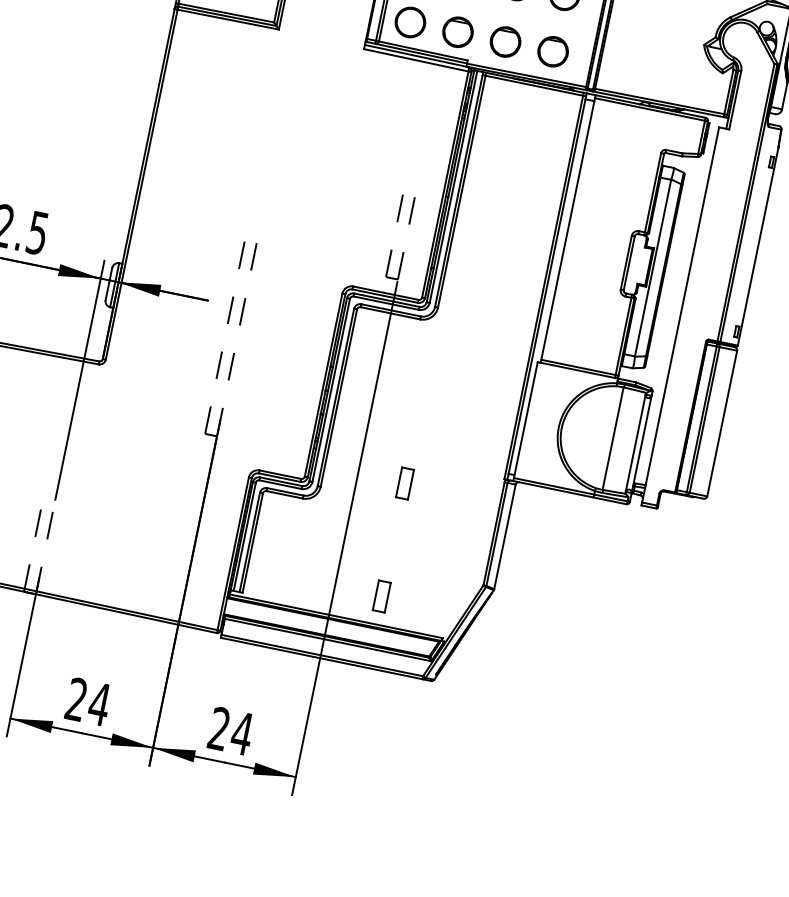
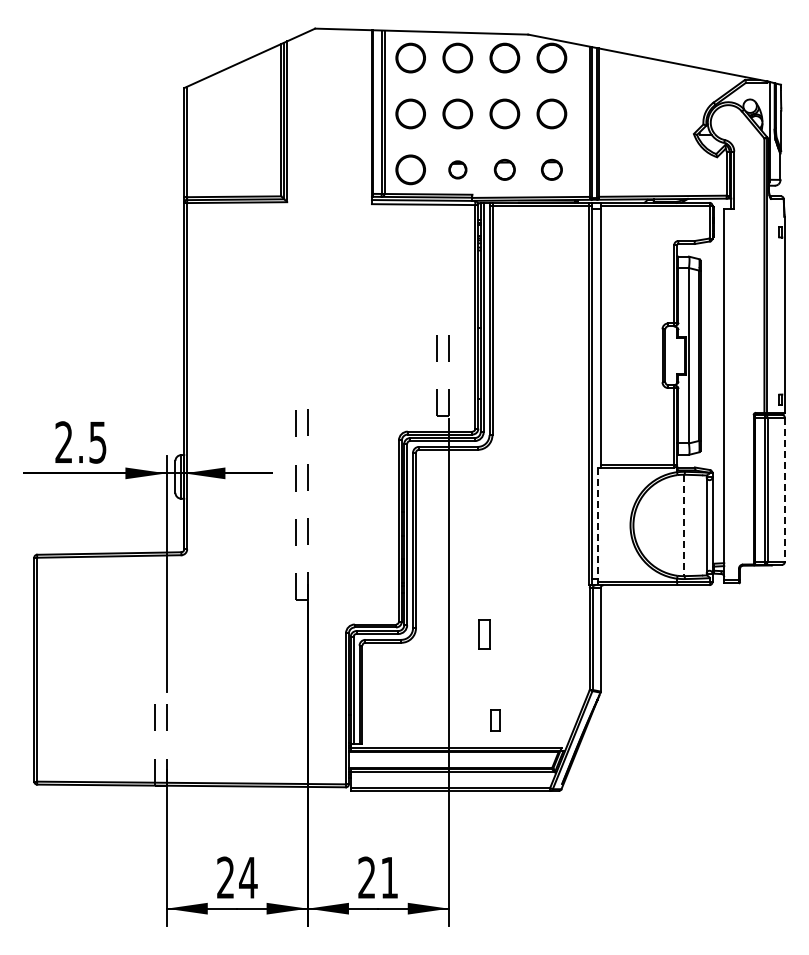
part: (457, 31) -> (457, 169), size x0.6
part: (505, 41) -> (504, 169), size x0.7
part: (552, 51) -> (551, 169), size x0.7
line: (525, 421) -> (597, 526), solid -> dashed
line: (721, 424) -> (784, 490), solid -> dashed
line: (613, 438) -> (684, 525), solid -> dashed
part: (405, 483) -> (484, 634), moved
part: (381, 596) -> (495, 720), size x0.7
text: (242, 733) -> (389, 877), 24 -> 21

